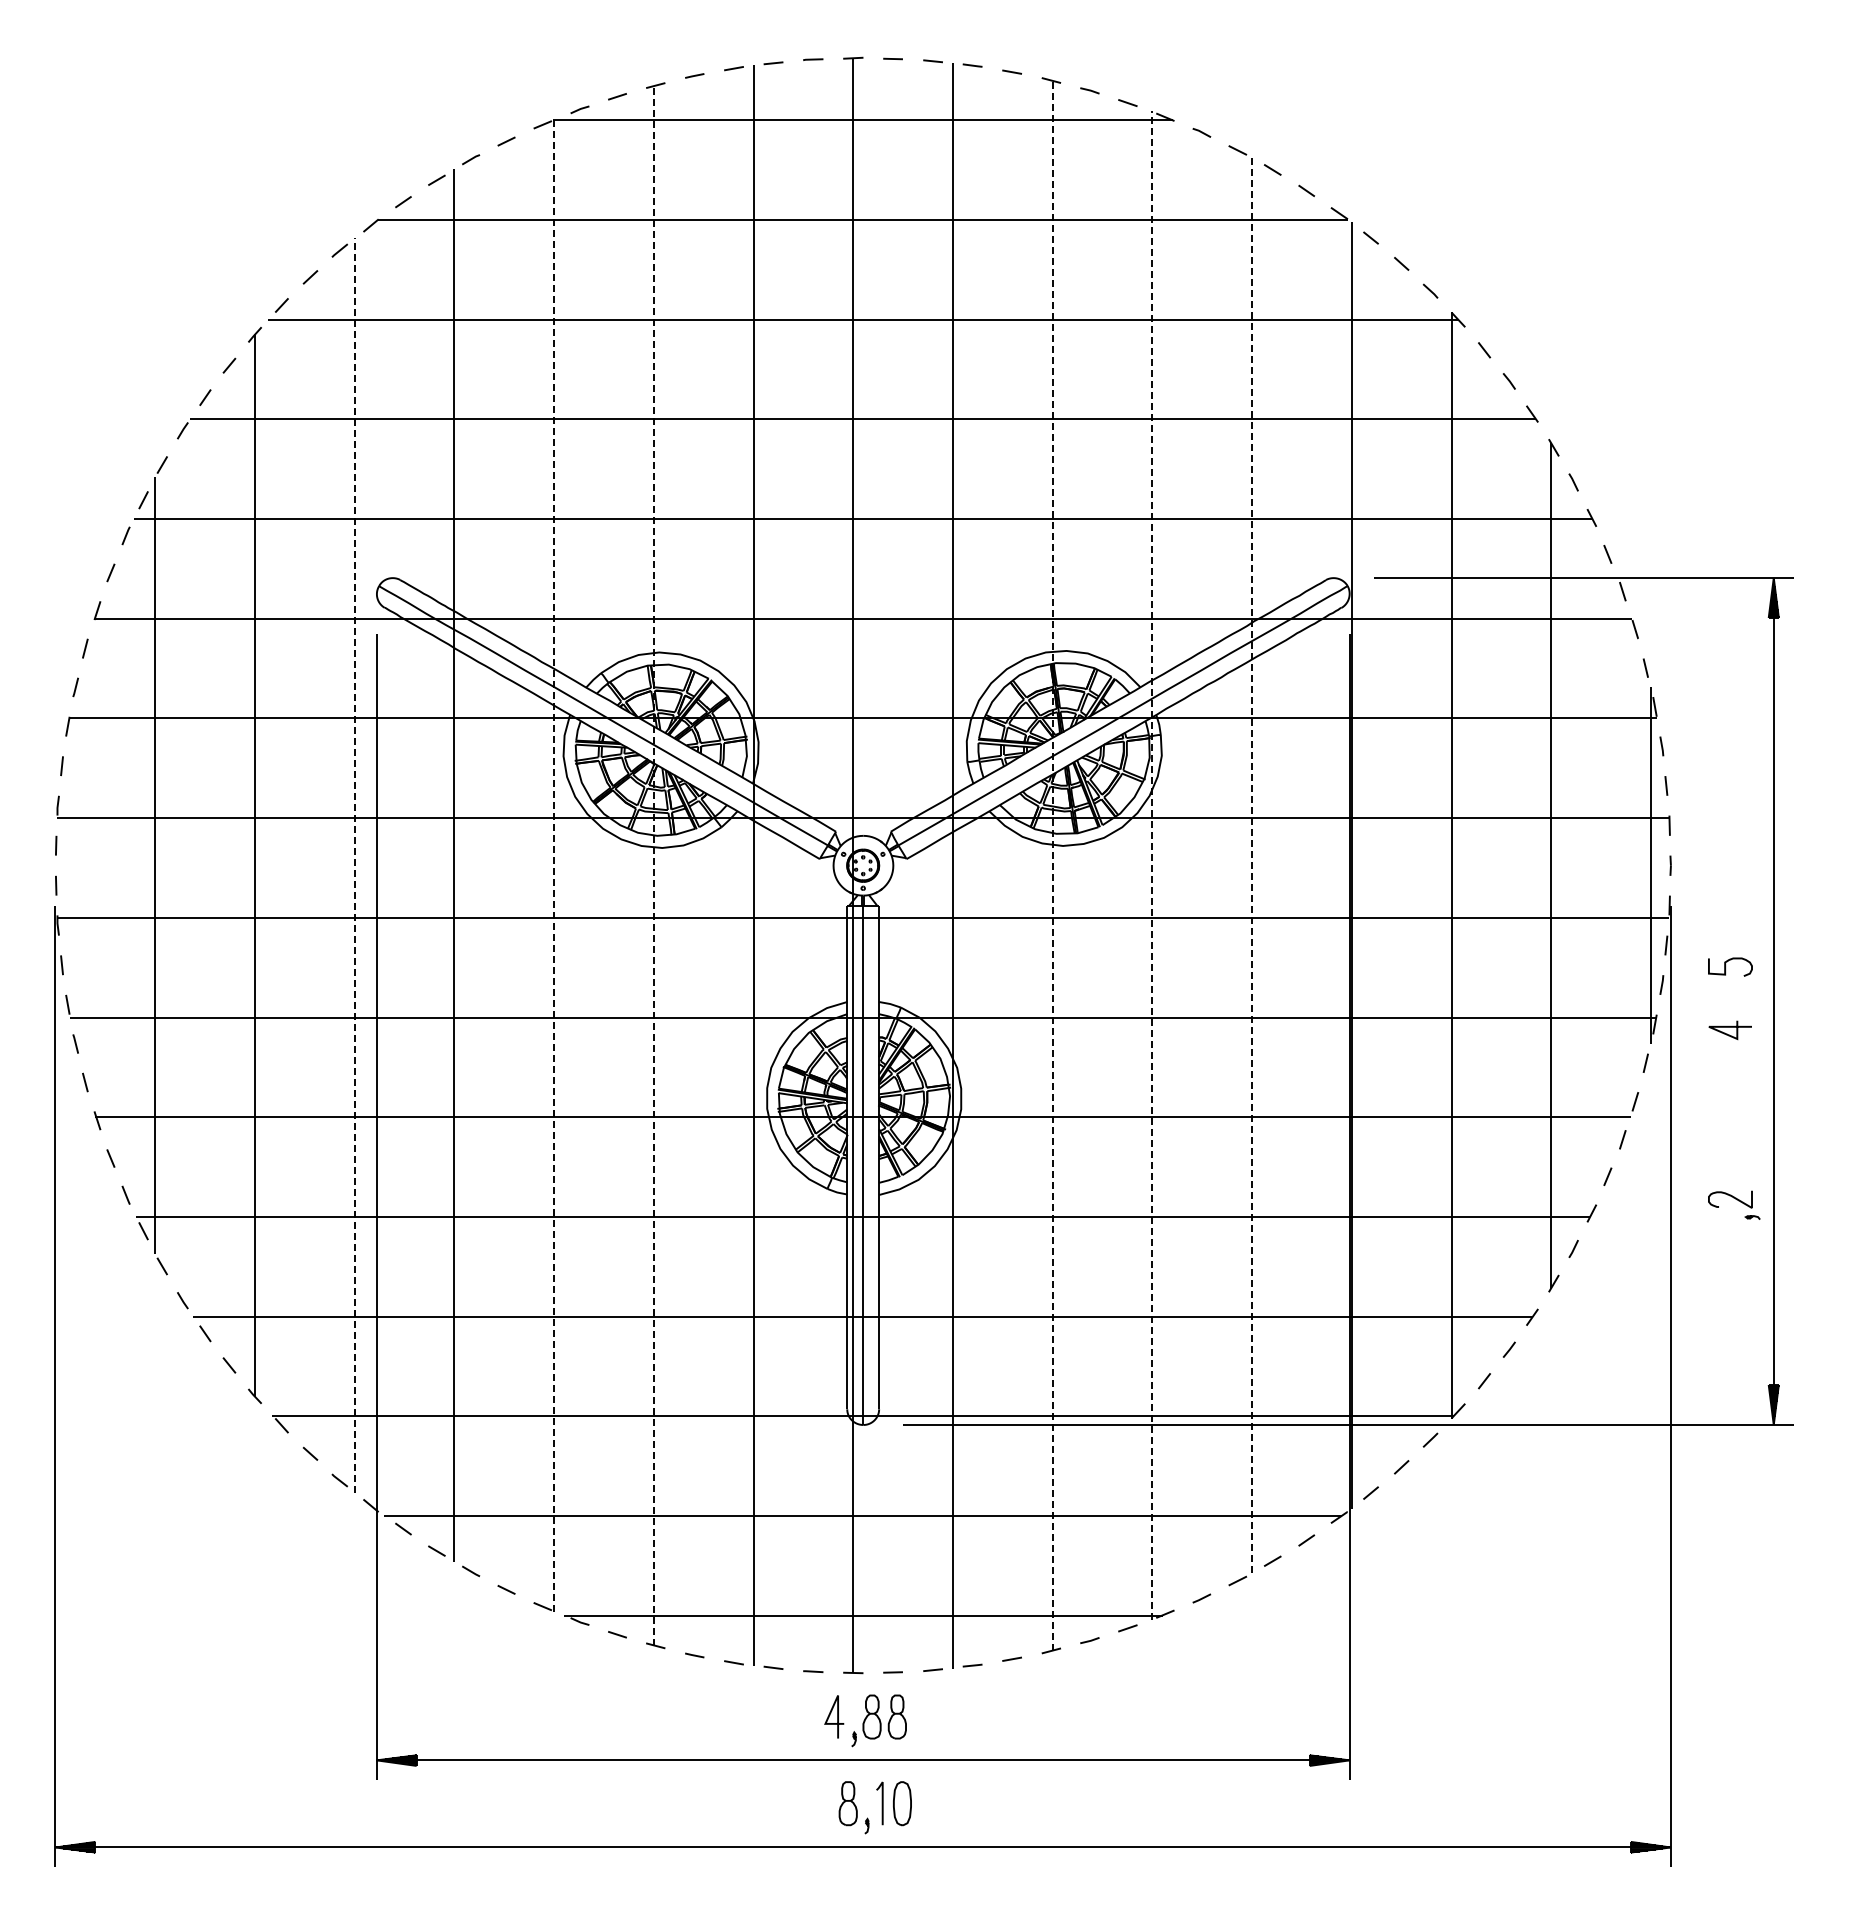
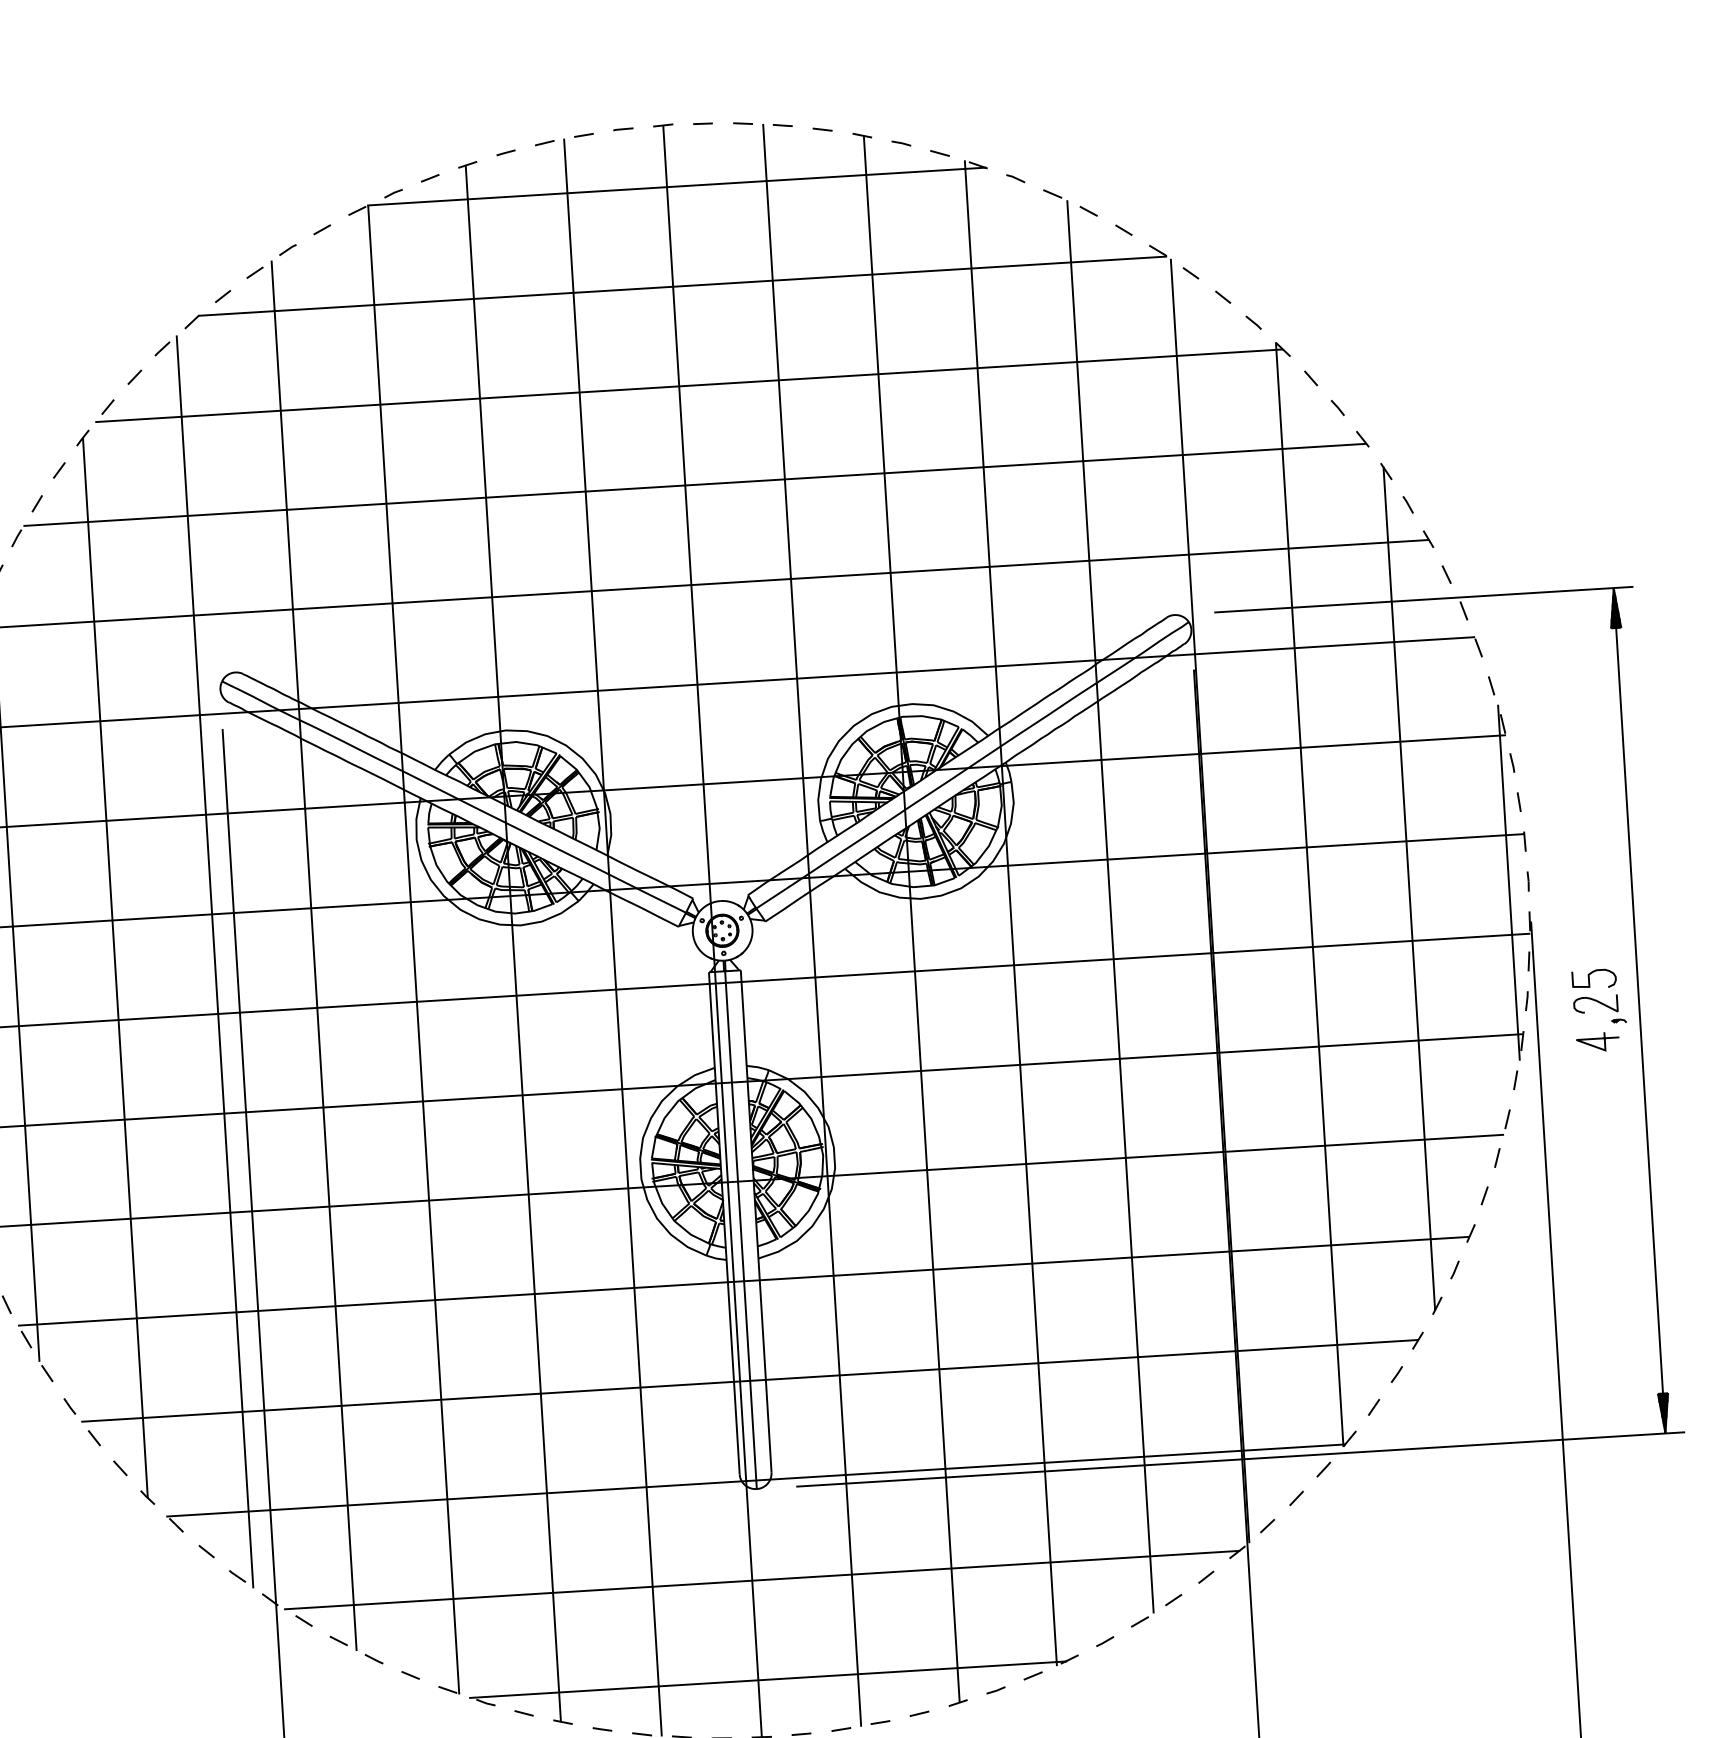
line: (354, 865) -> (214, 961), dashed -> solid
line: (553, 865) -> (413, 949), dashed -> solid
line: (653, 865) -> (513, 943), dashed -> solid
line: (1052, 865) -> (911, 919), dashed -> solid
line: (1152, 865) -> (1011, 912), dashed -> solid
line: (1252, 865) -> (1110, 906), dashed -> solid
part: (1734, 1204) -> (1600, 1009), moved

